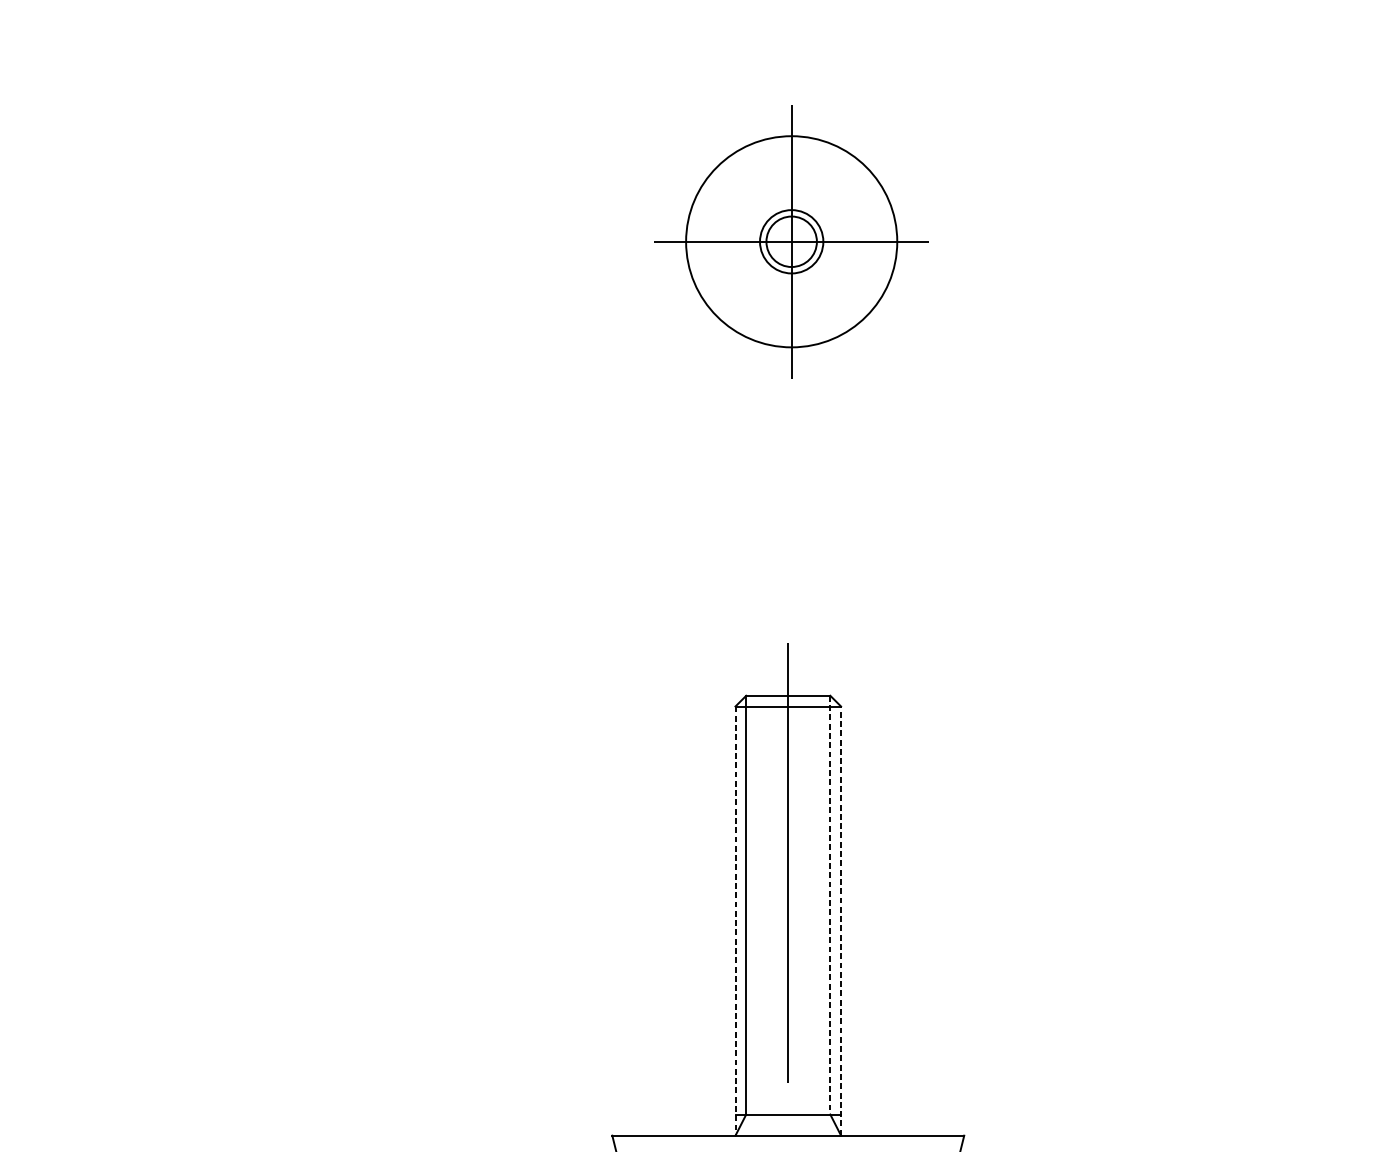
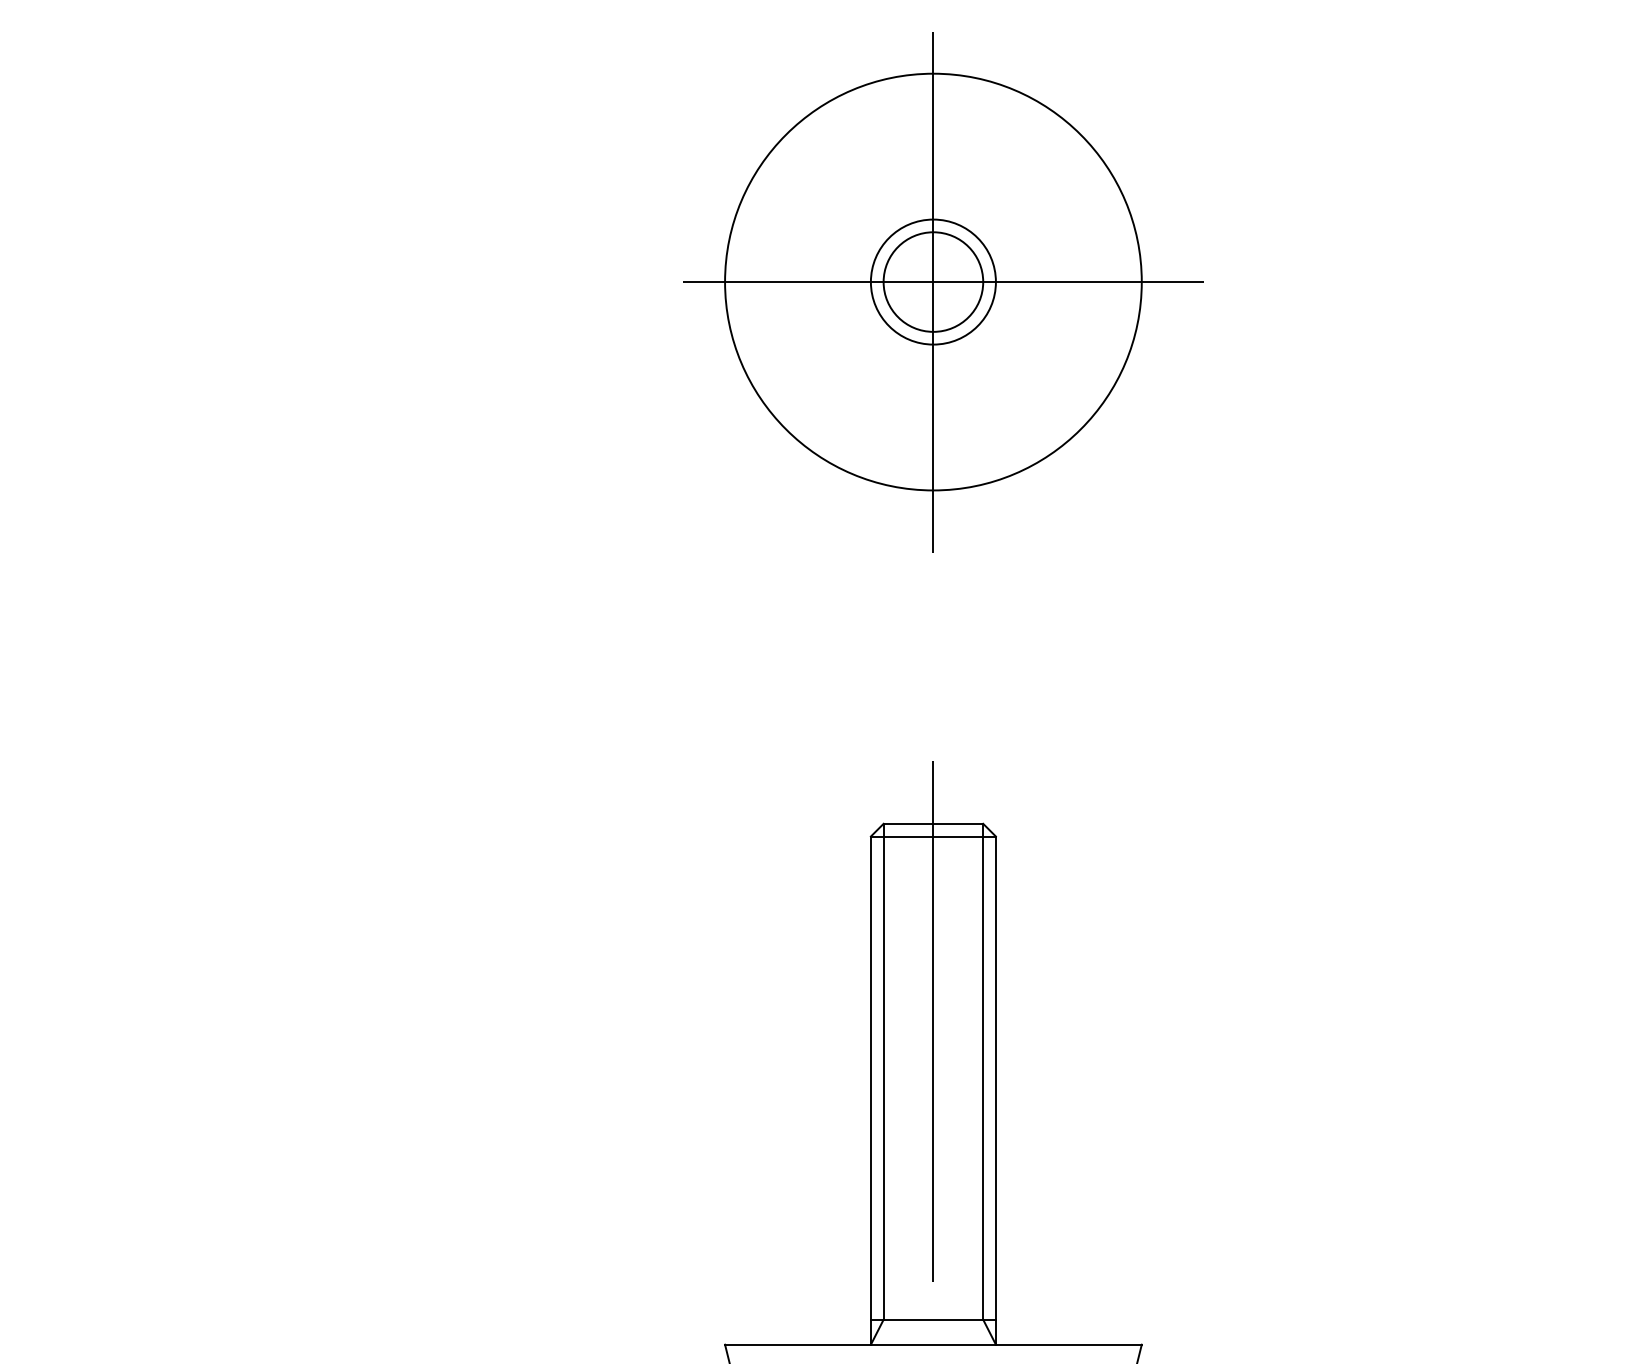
part: (796, 247) -> (943, 292), size x1.67
line: (830, 904) -> (983, 1071), dashed -> solid
line: (840, 920) -> (995, 1090), dashed -> solid
line: (735, 921) -> (870, 1091), dashed -> solid

